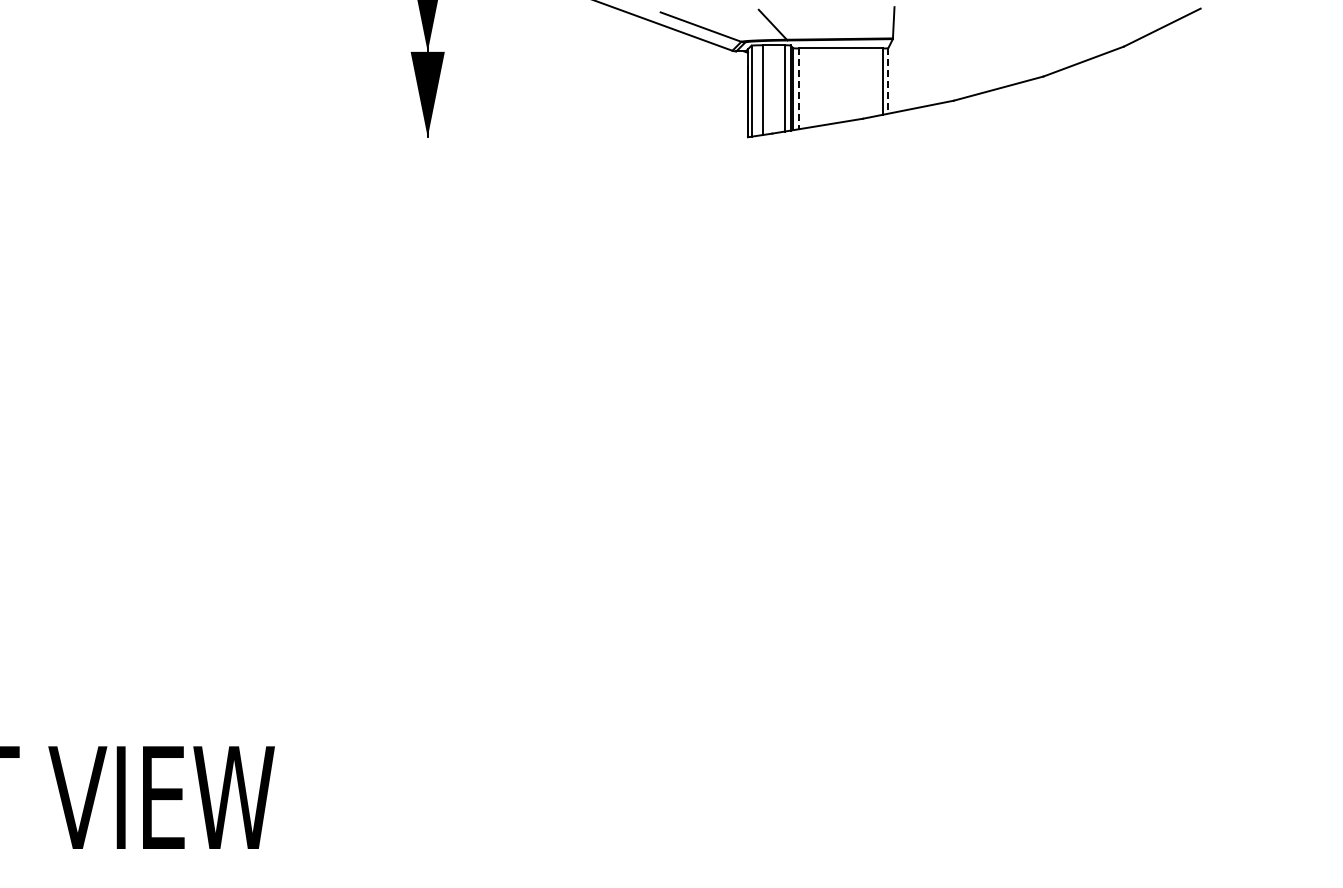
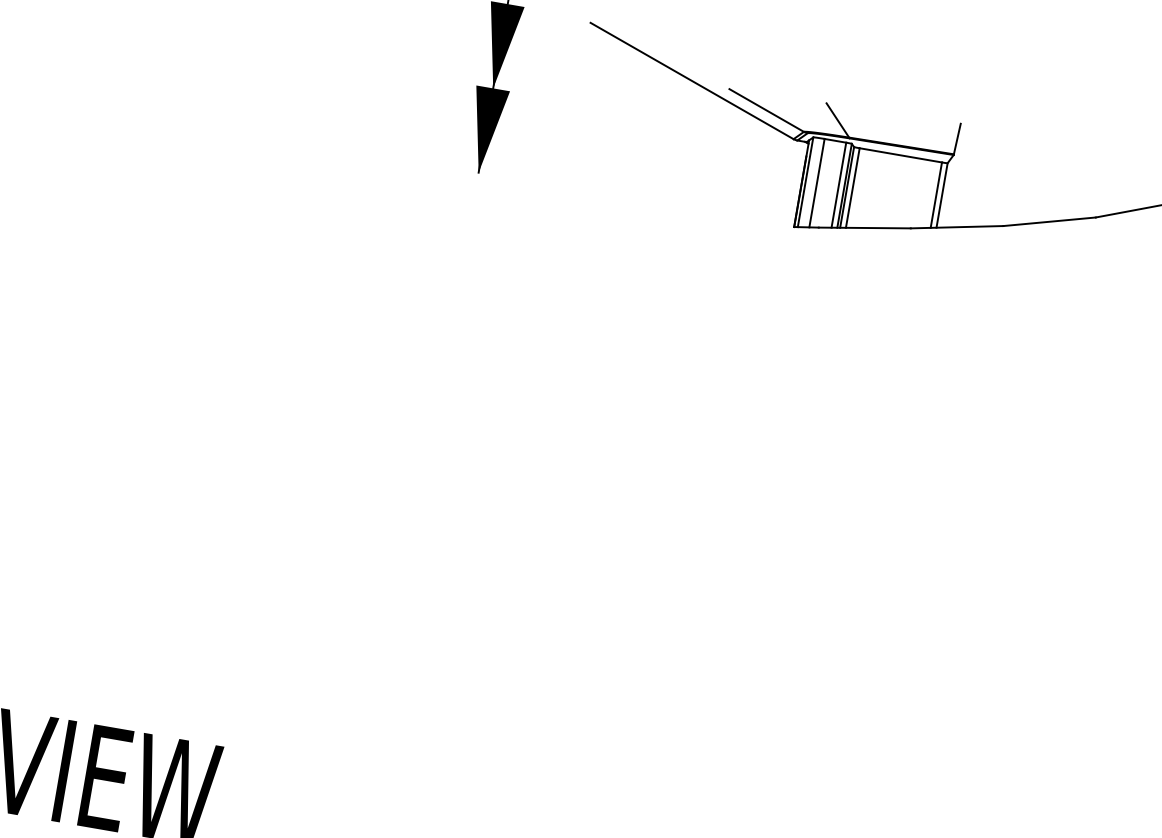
line: (888, 81) -> (942, 196), dashed -> solid
line: (799, 89) -> (853, 188), dashed -> solid

